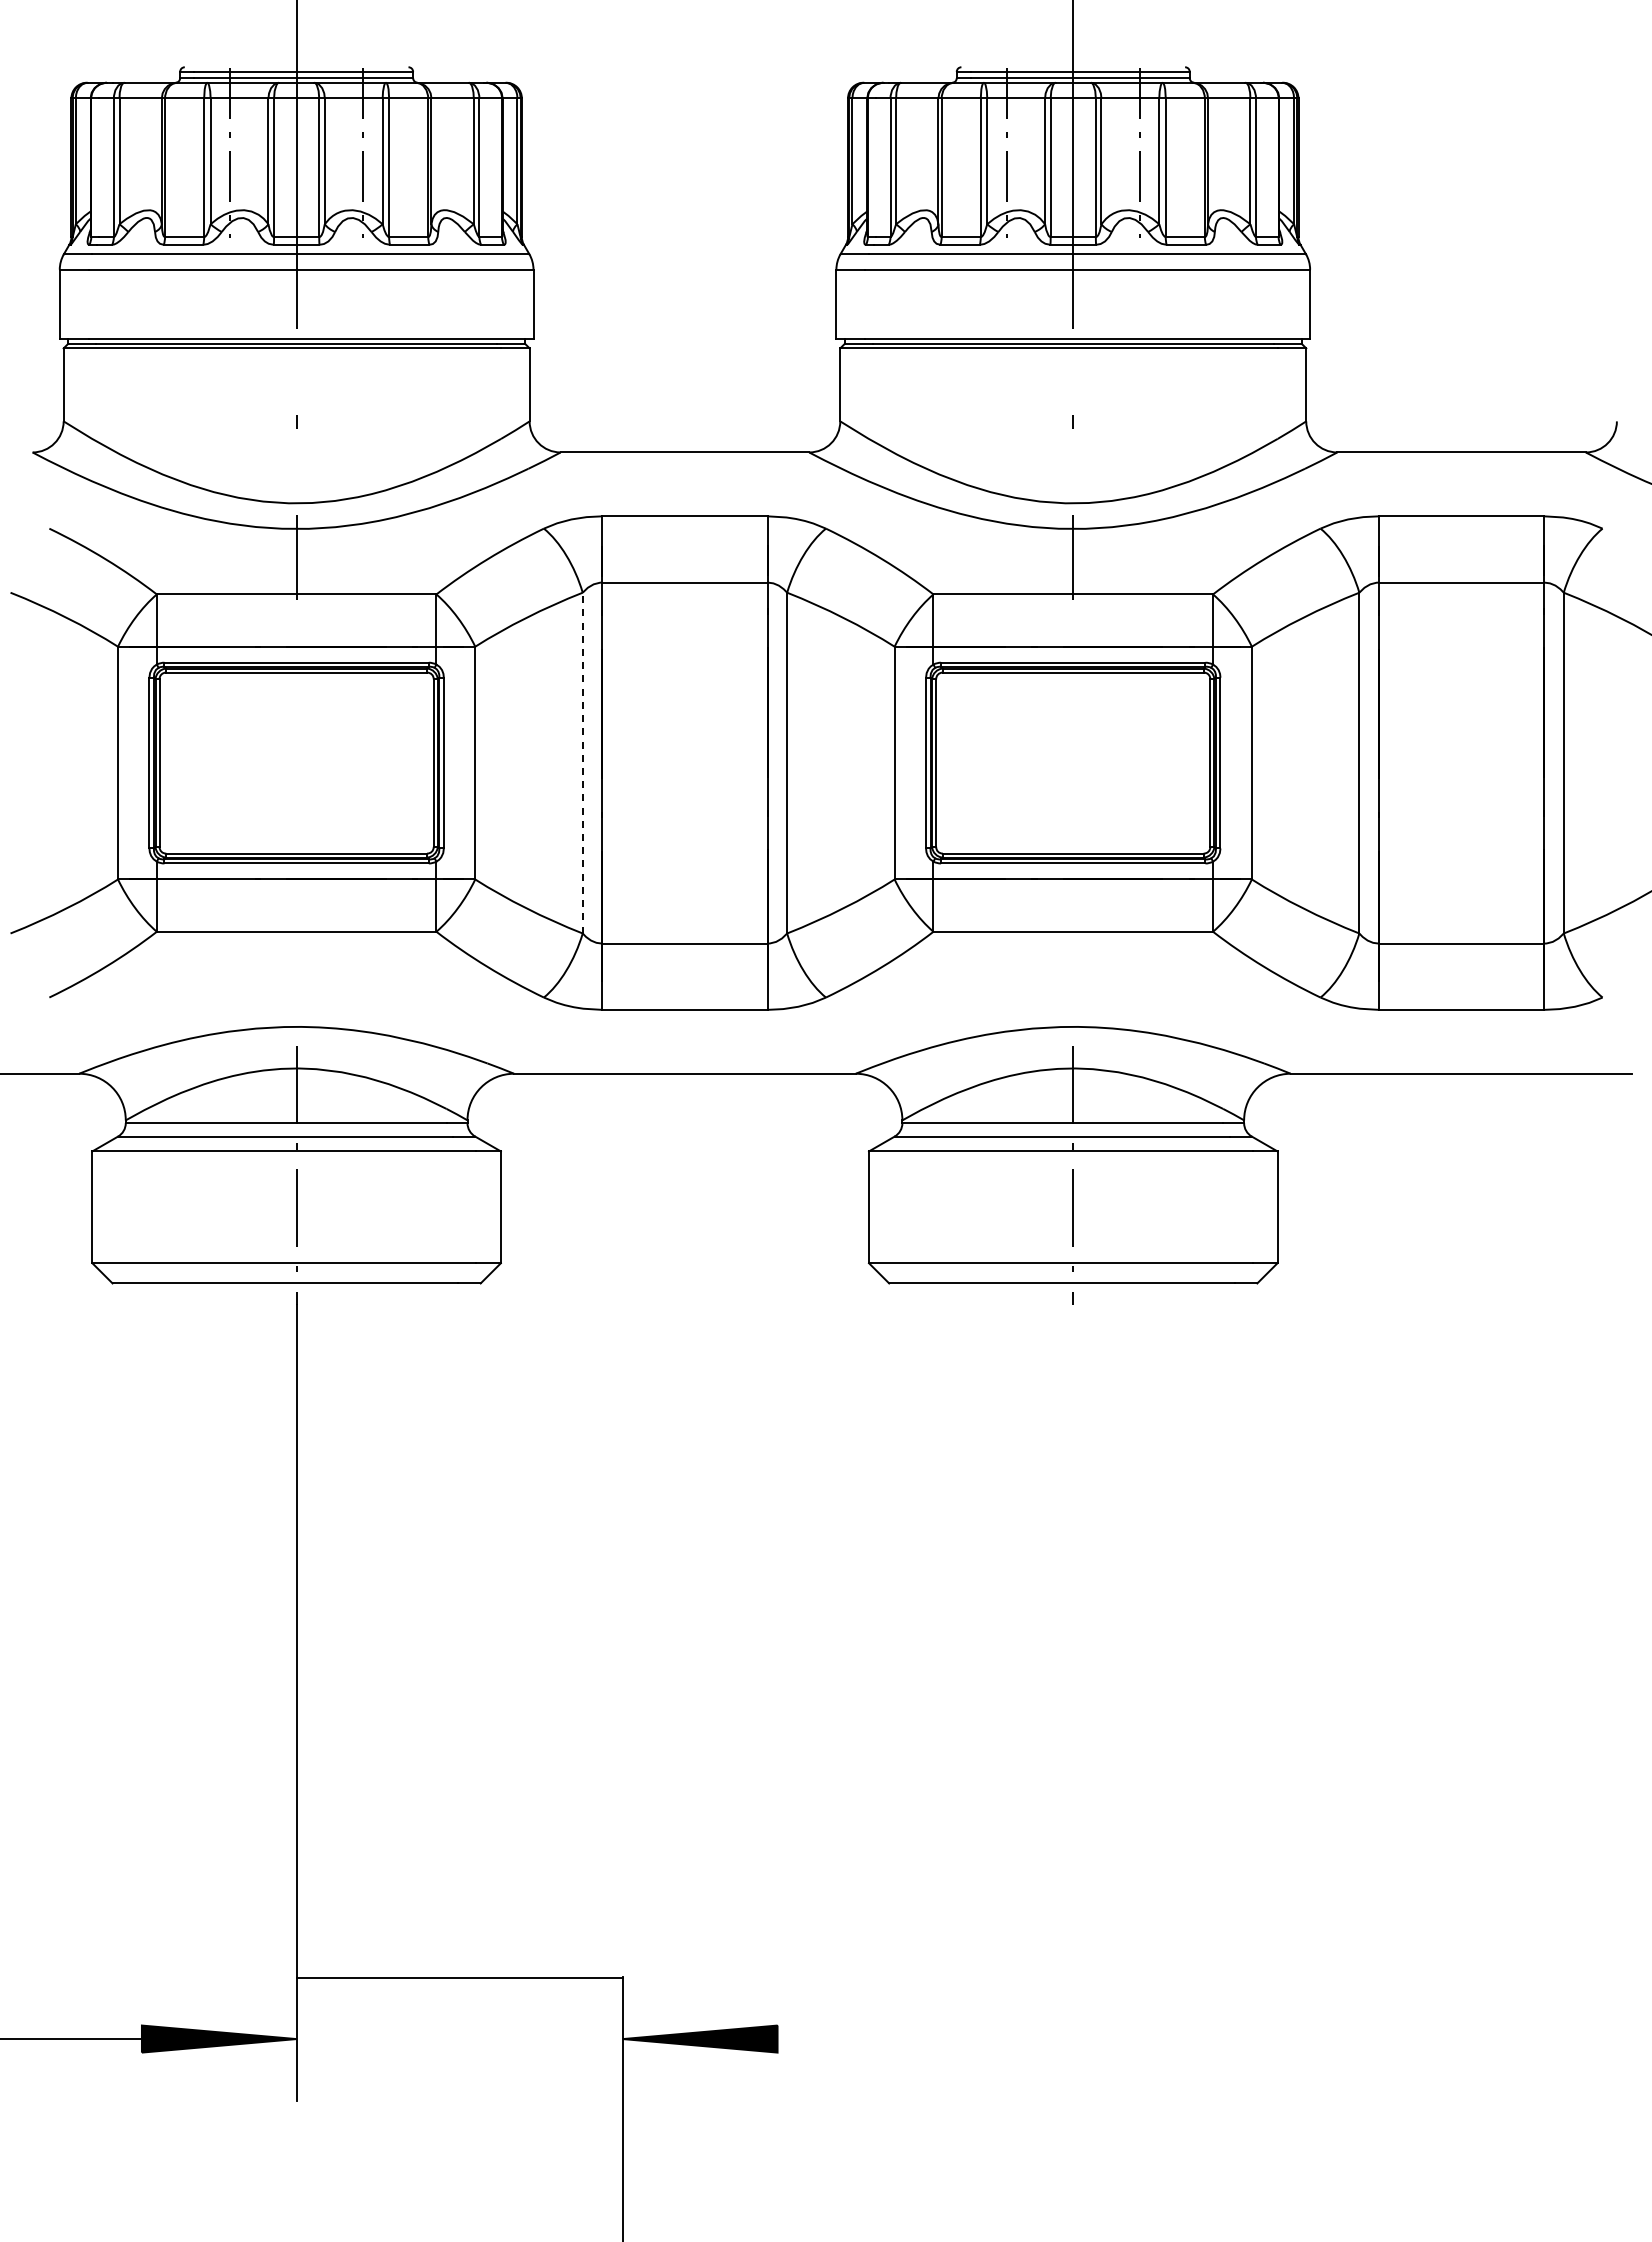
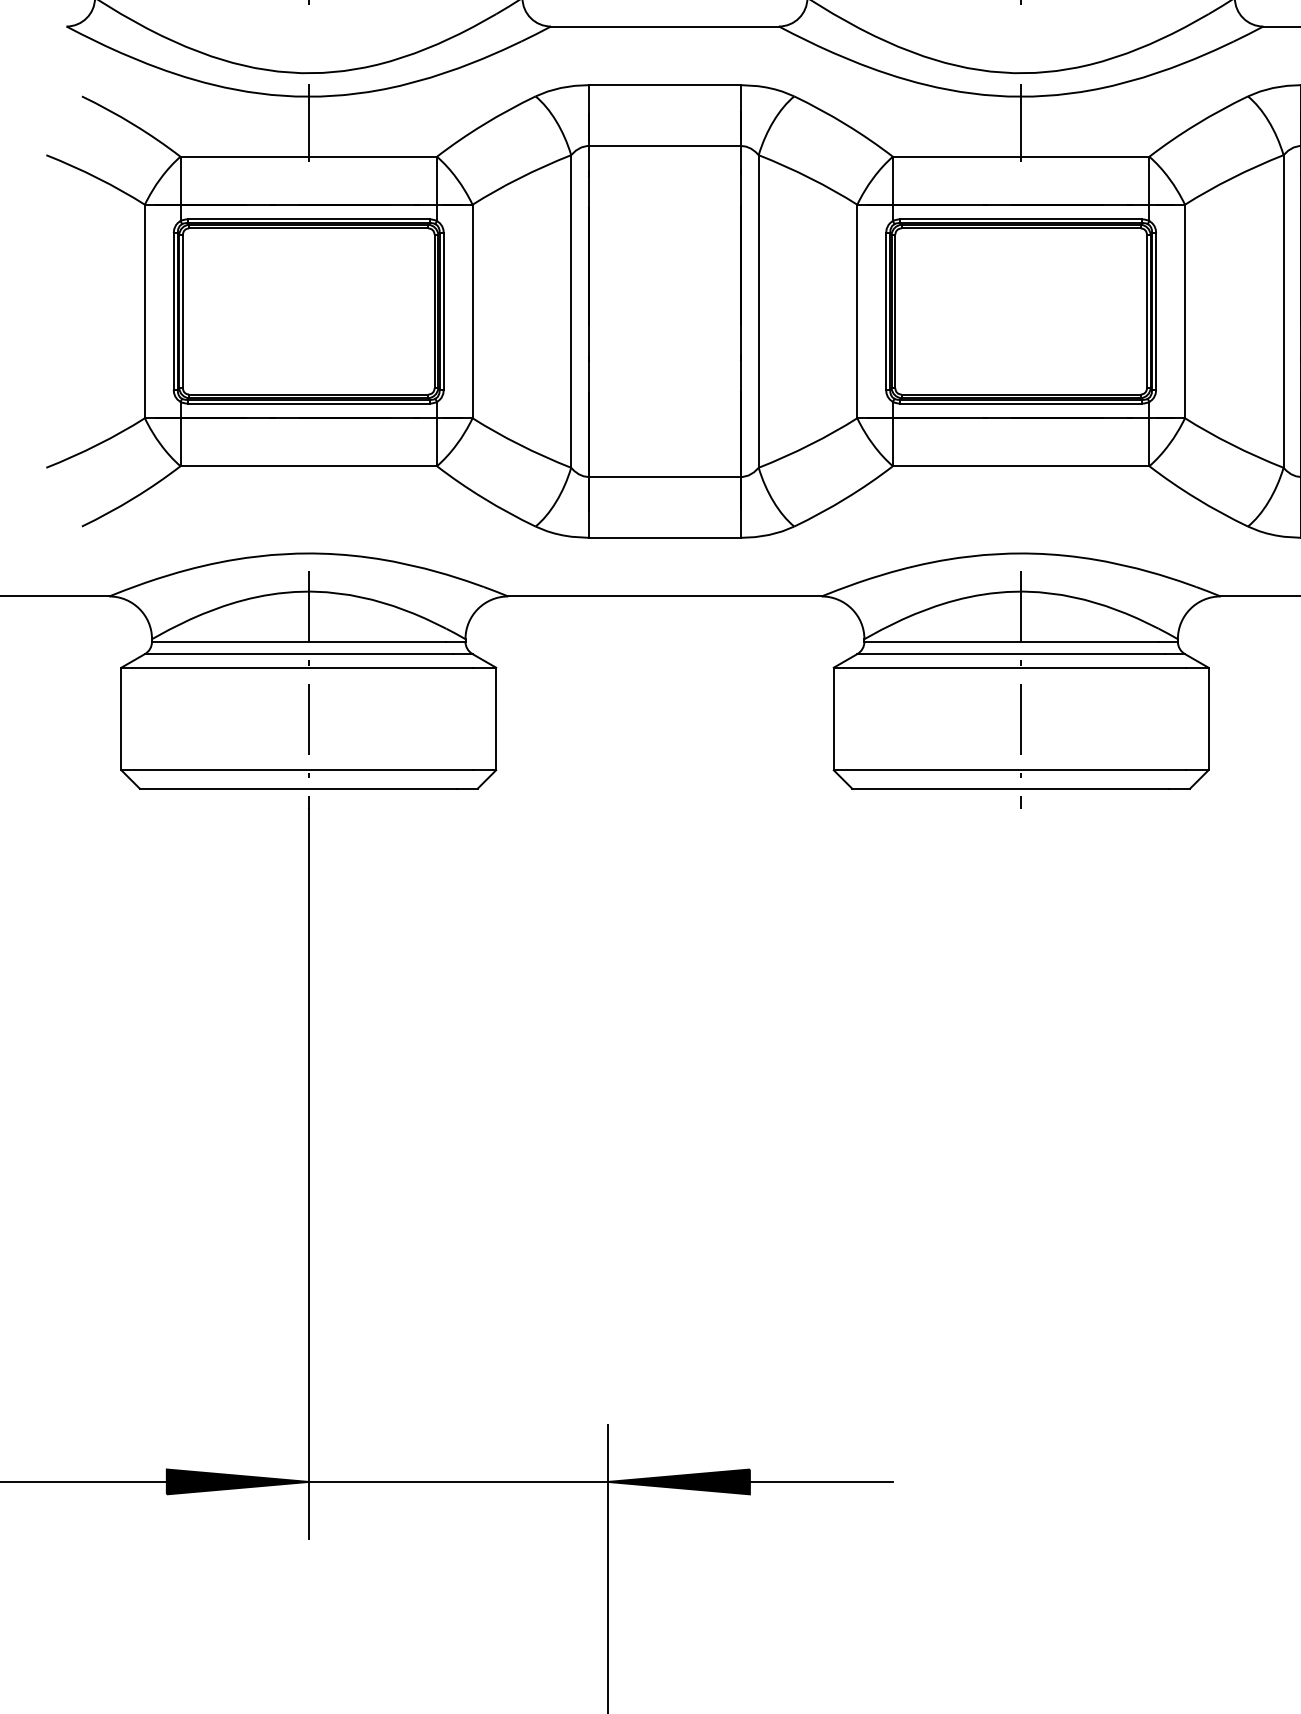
line: (582, 762) -> (570, 310), dashed -> solid
line: (459, 1978) -> (458, 1482), moved
line: (855, 2039) -> (821, 1482), added

